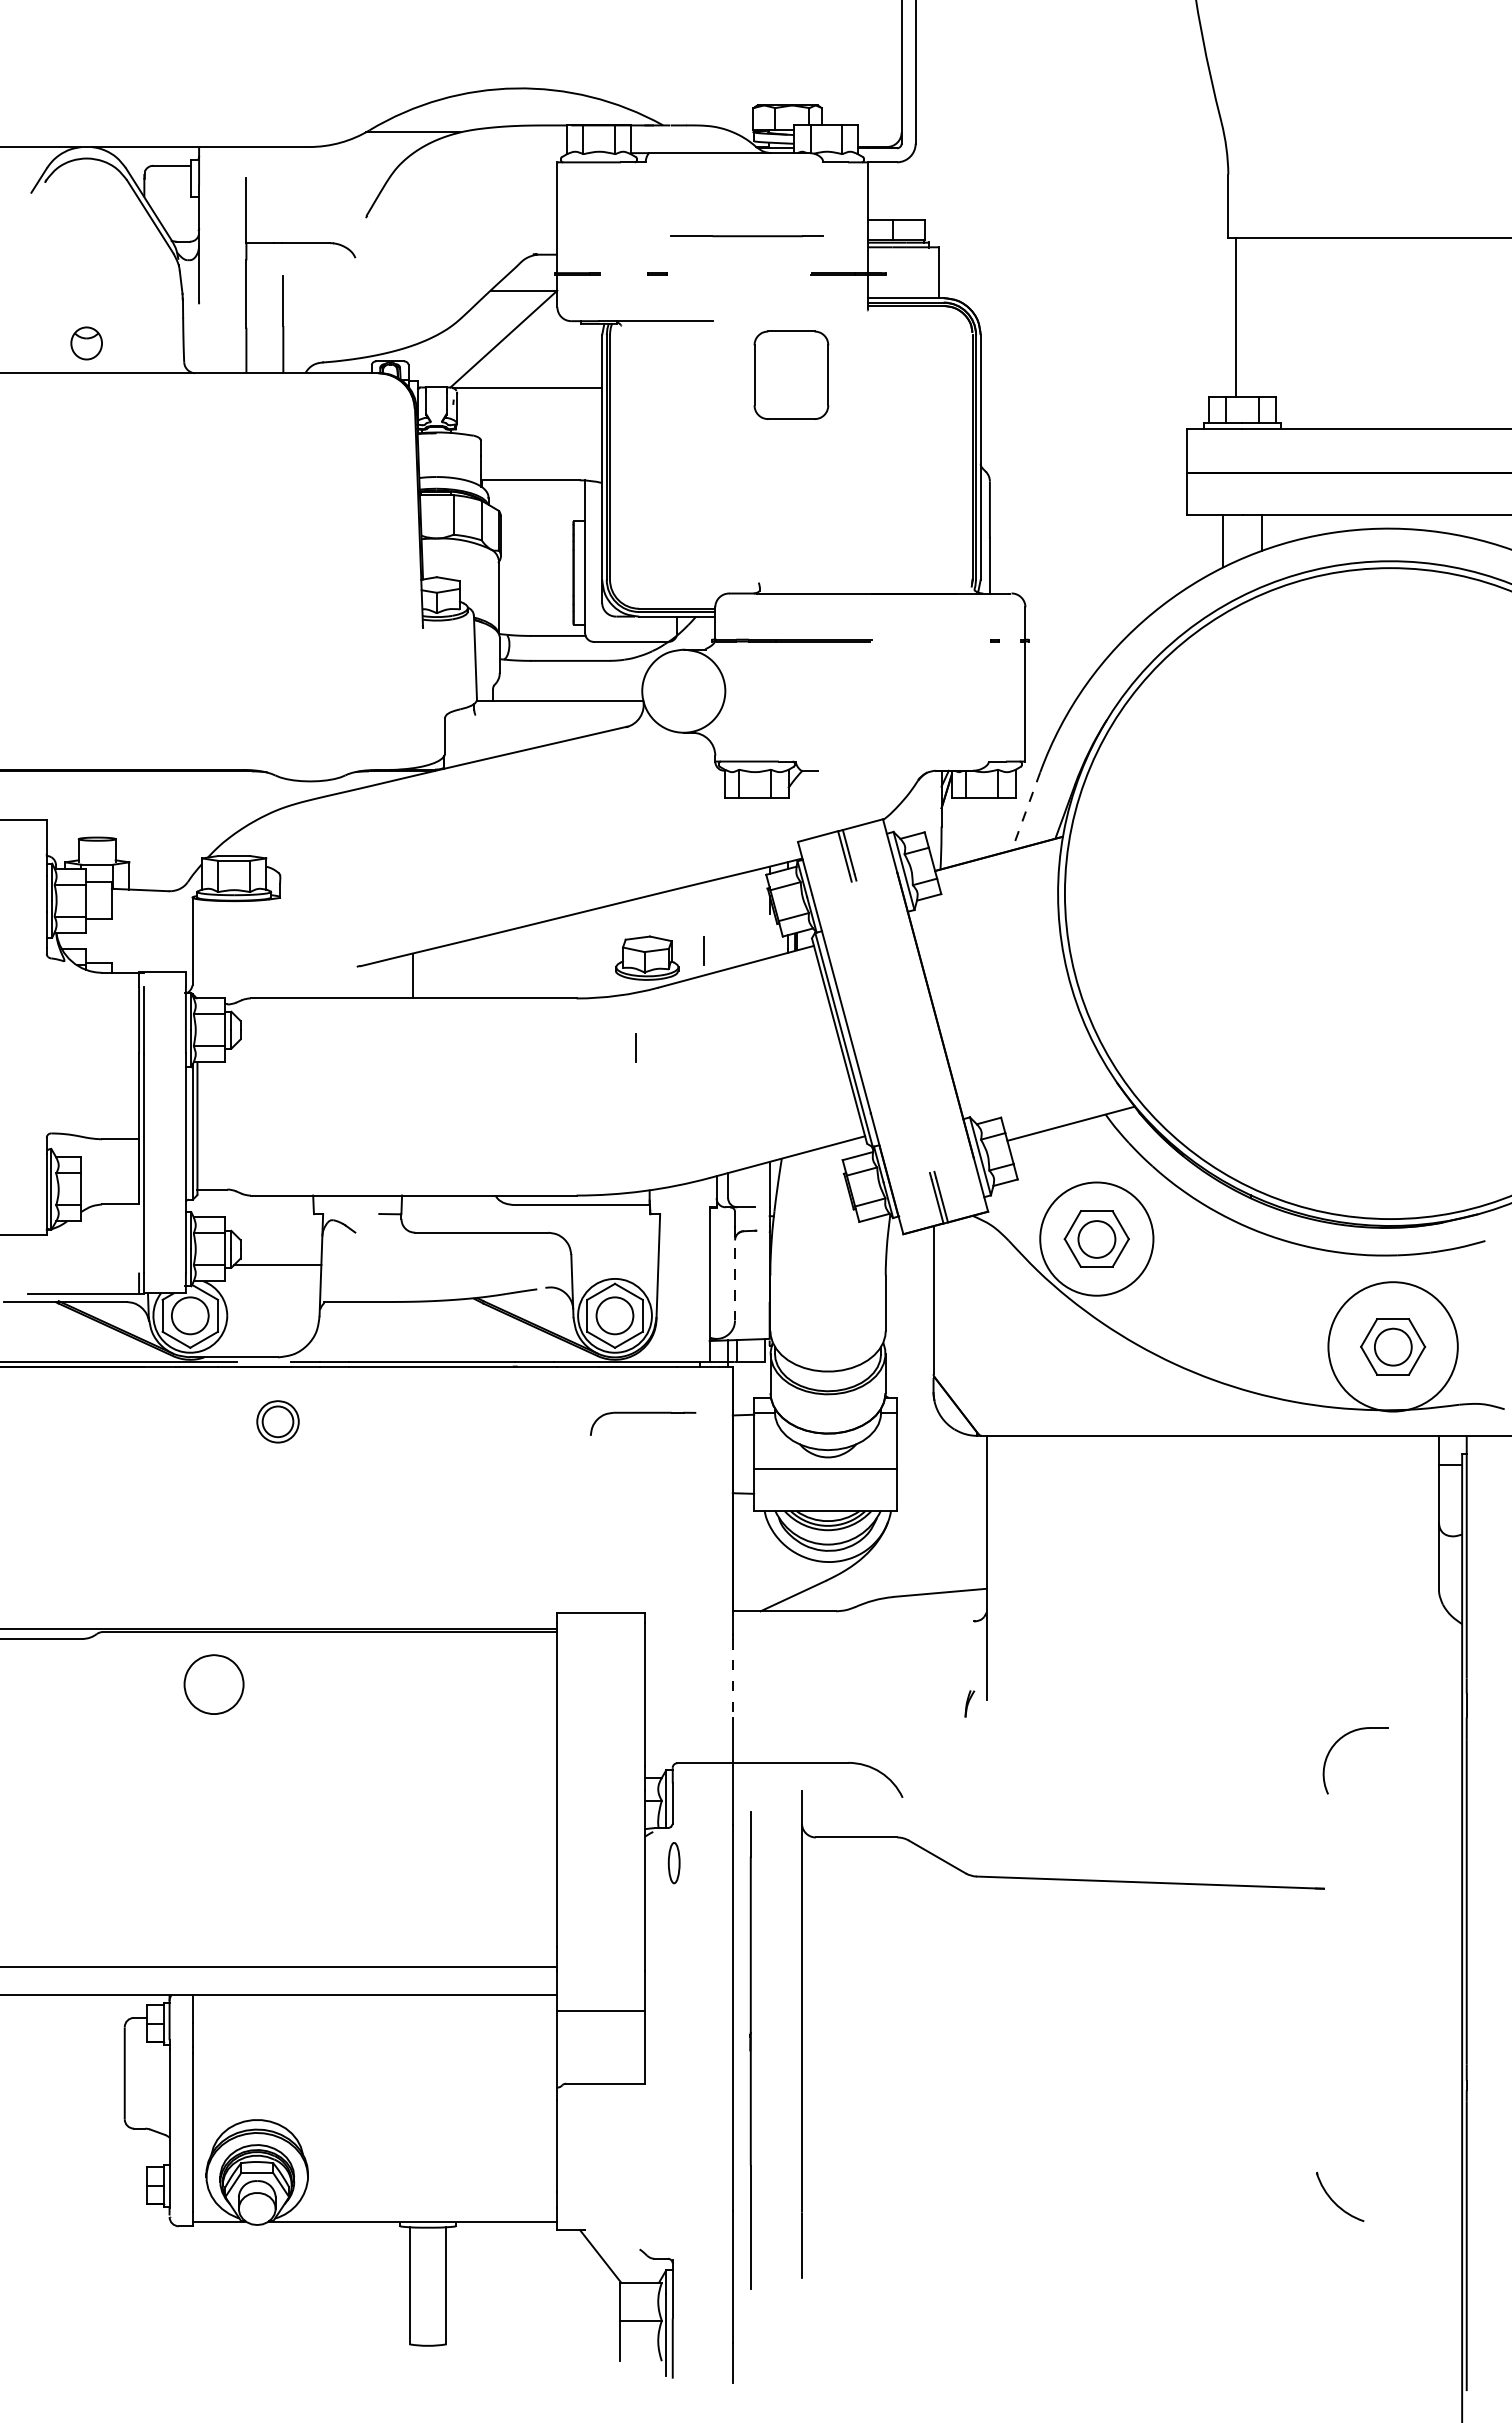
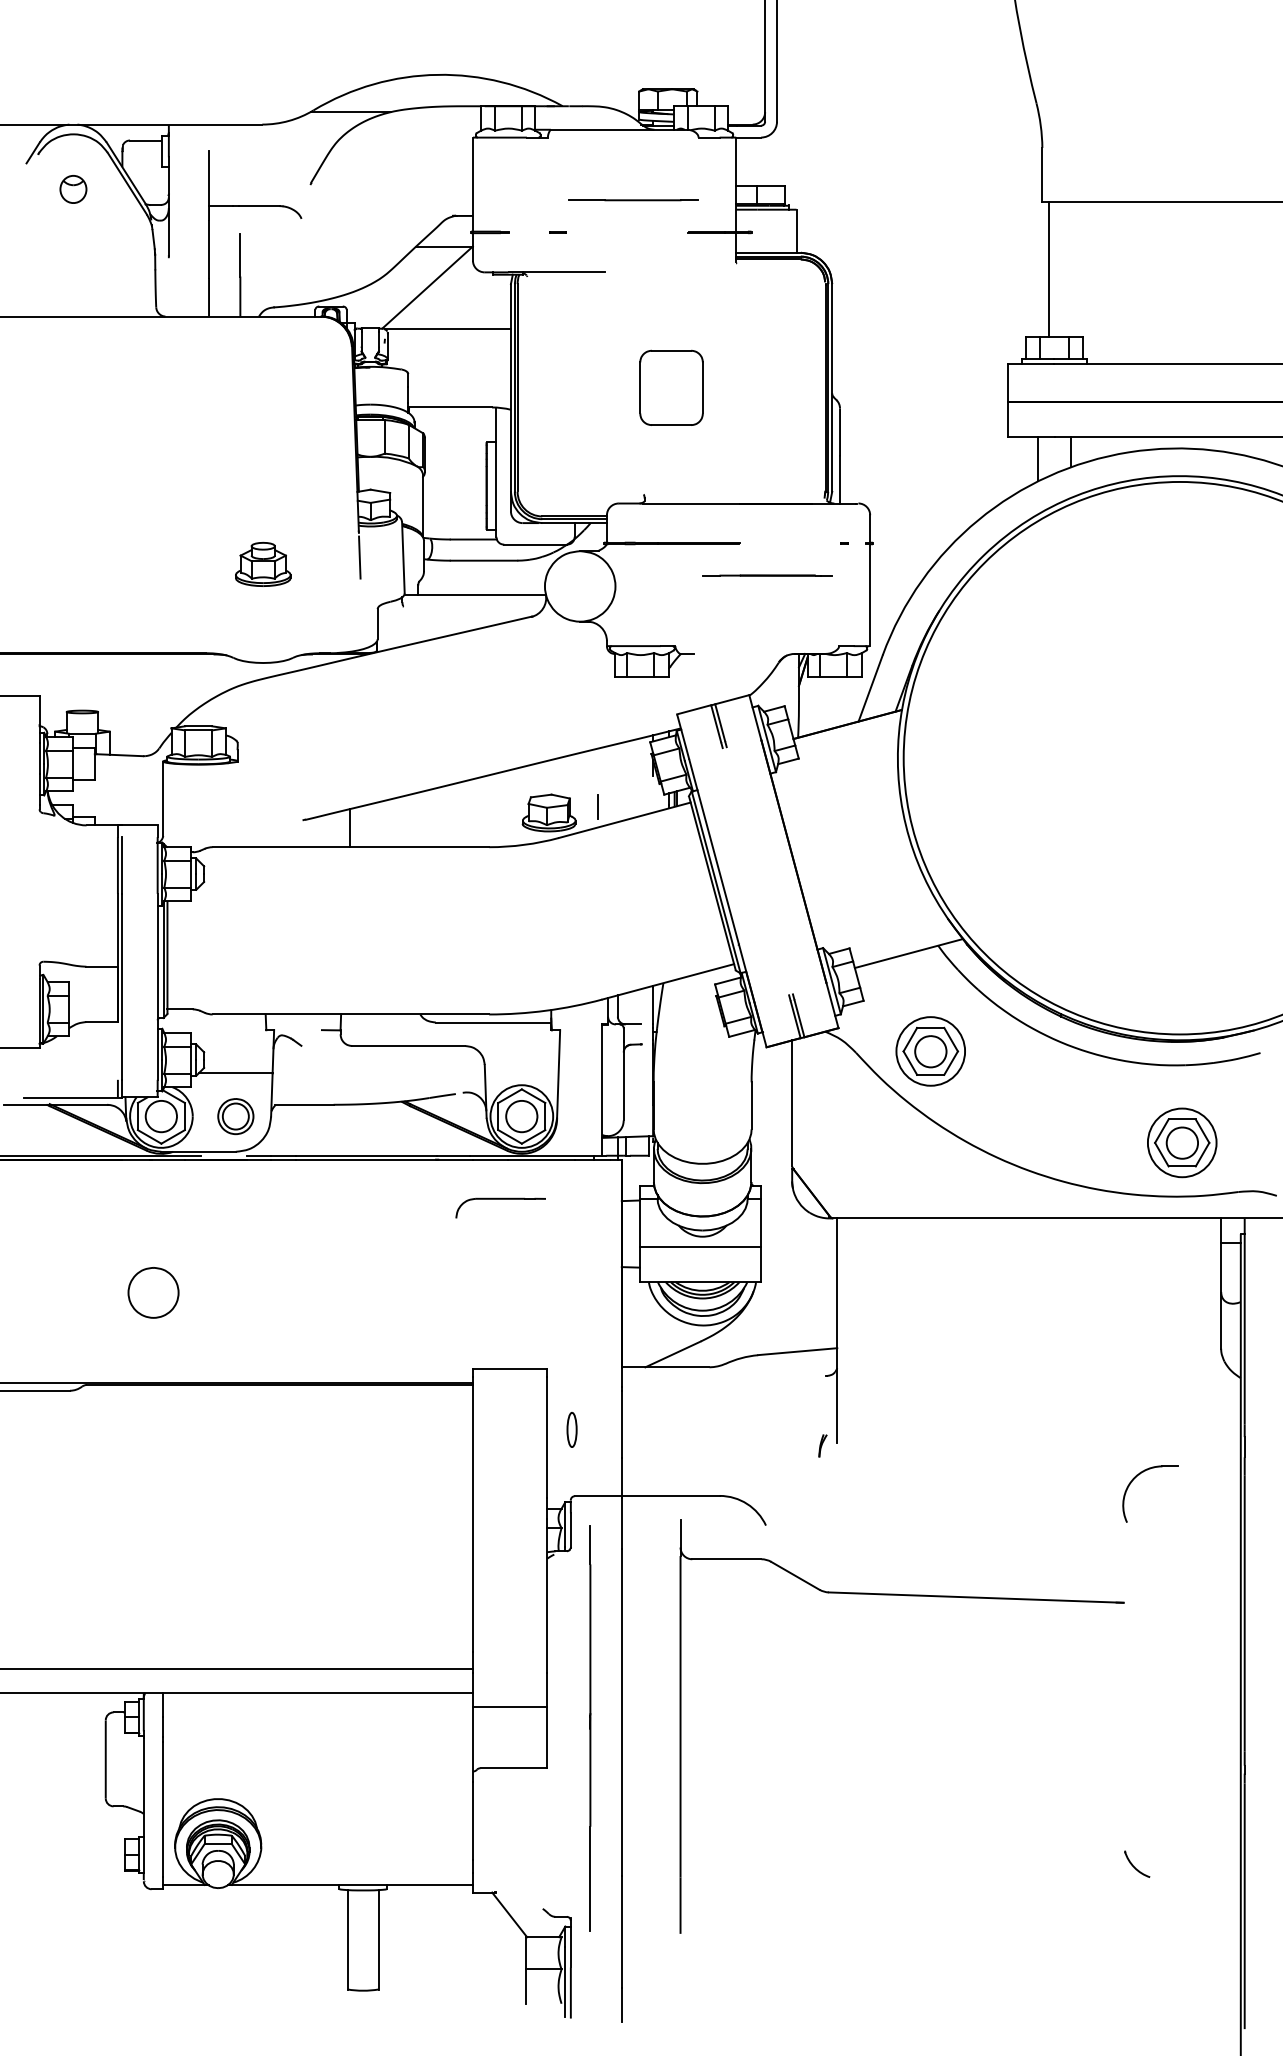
part: (86, 343) -> (73, 189), moved
part: (791, 374) -> (671, 387), moved
line: (423, 656) -> (359, 556), added
part: (310, 665) -> (263, 564), added
line: (904, 678) -> (767, 575), added
line: (1026, 811) -> (871, 688), dashed -> solid
line: (635, 1047) -> (539, 888), removed
circle: (1096, 1238) -> (930, 1050), size x0.71
line: (735, 1274) -> (624, 1081), dashed -> solid
circle: (1392, 1346) -> (1181, 1142), size x0.62
part: (643, 1413) -> (501, 1199), moved
part: (277, 1421) -> (235, 1116), moved
line: (732, 1678) -> (621, 1424), dashed -> solid
part: (213, 1684) -> (153, 1292), moved
part: (673, 1863) -> (571, 1430), moved
line: (750, 2050) -> (590, 1729), moved
part: (1340, 2196) -> (1137, 1863), size x0.62

